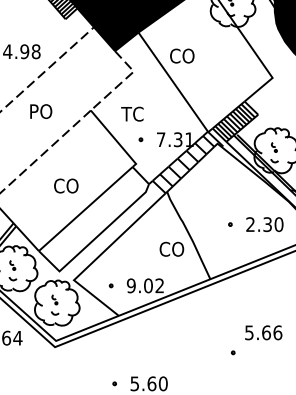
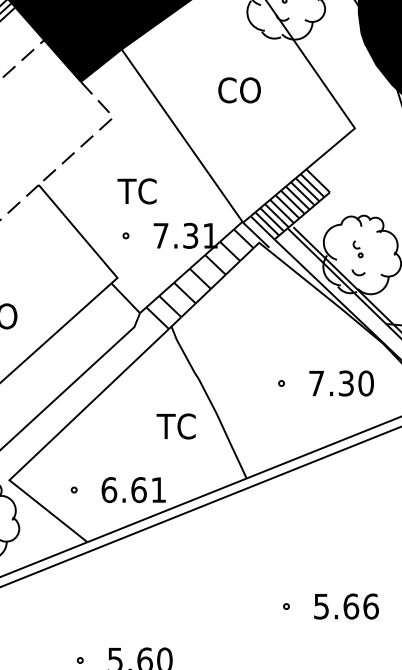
text: (182, 55) -> (239, 89), moved
text: (132, 113) -> (137, 190), moved
text: (250, 224) -> (316, 383), 2.30 -> 7.30
text: (171, 248) -> (179, 425), CO -> TC
text: (144, 285) -> (132, 489), 9.02 -> 6.61
text: (263, 332) -> (346, 605), moved

